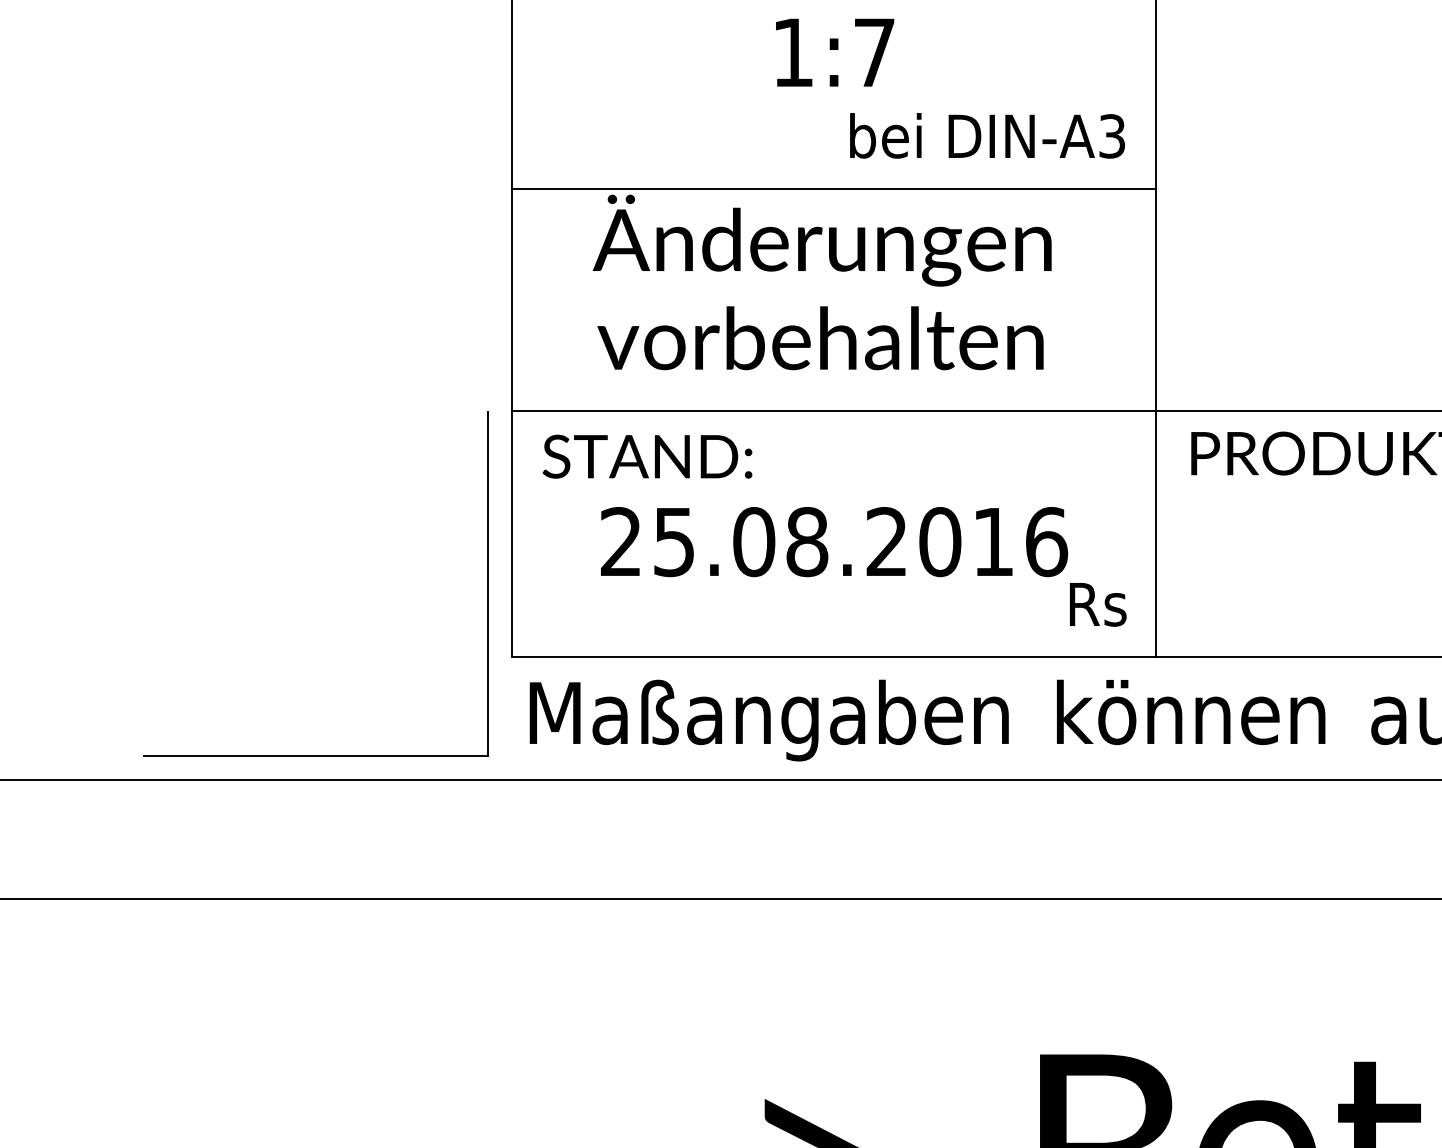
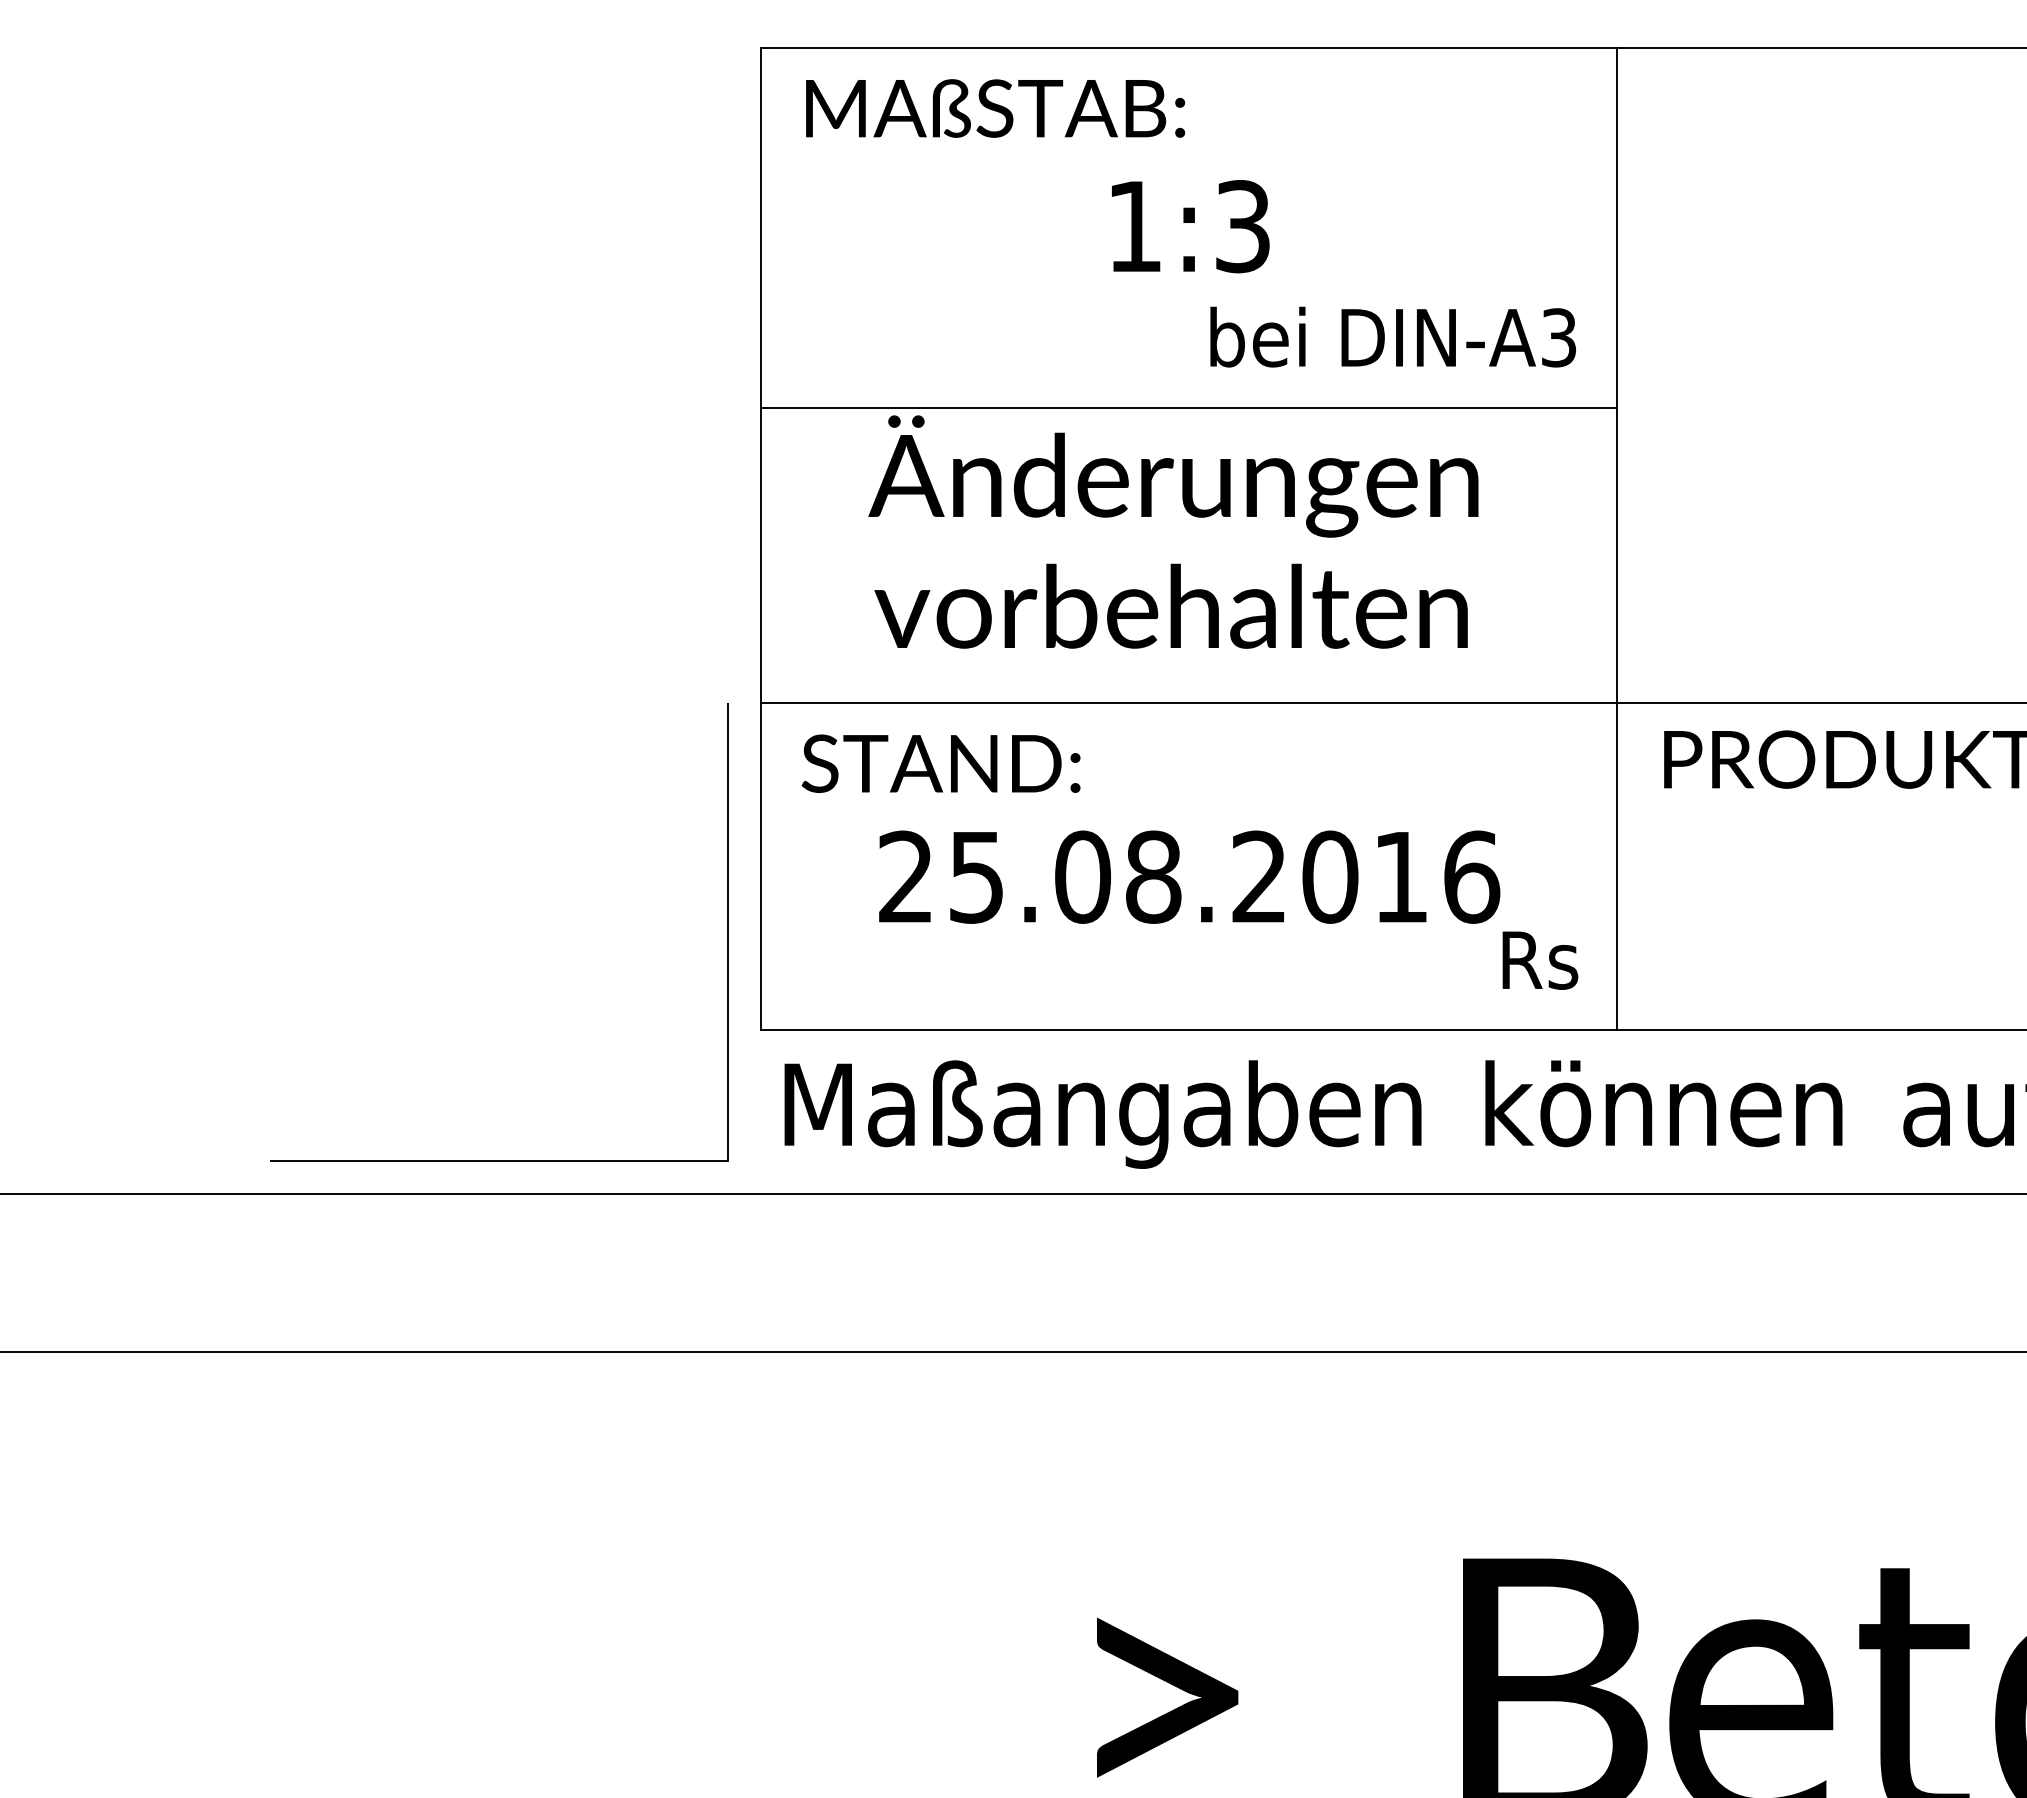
text: (874, 52) -> (1242, 226), 1:7 -> 1:3

